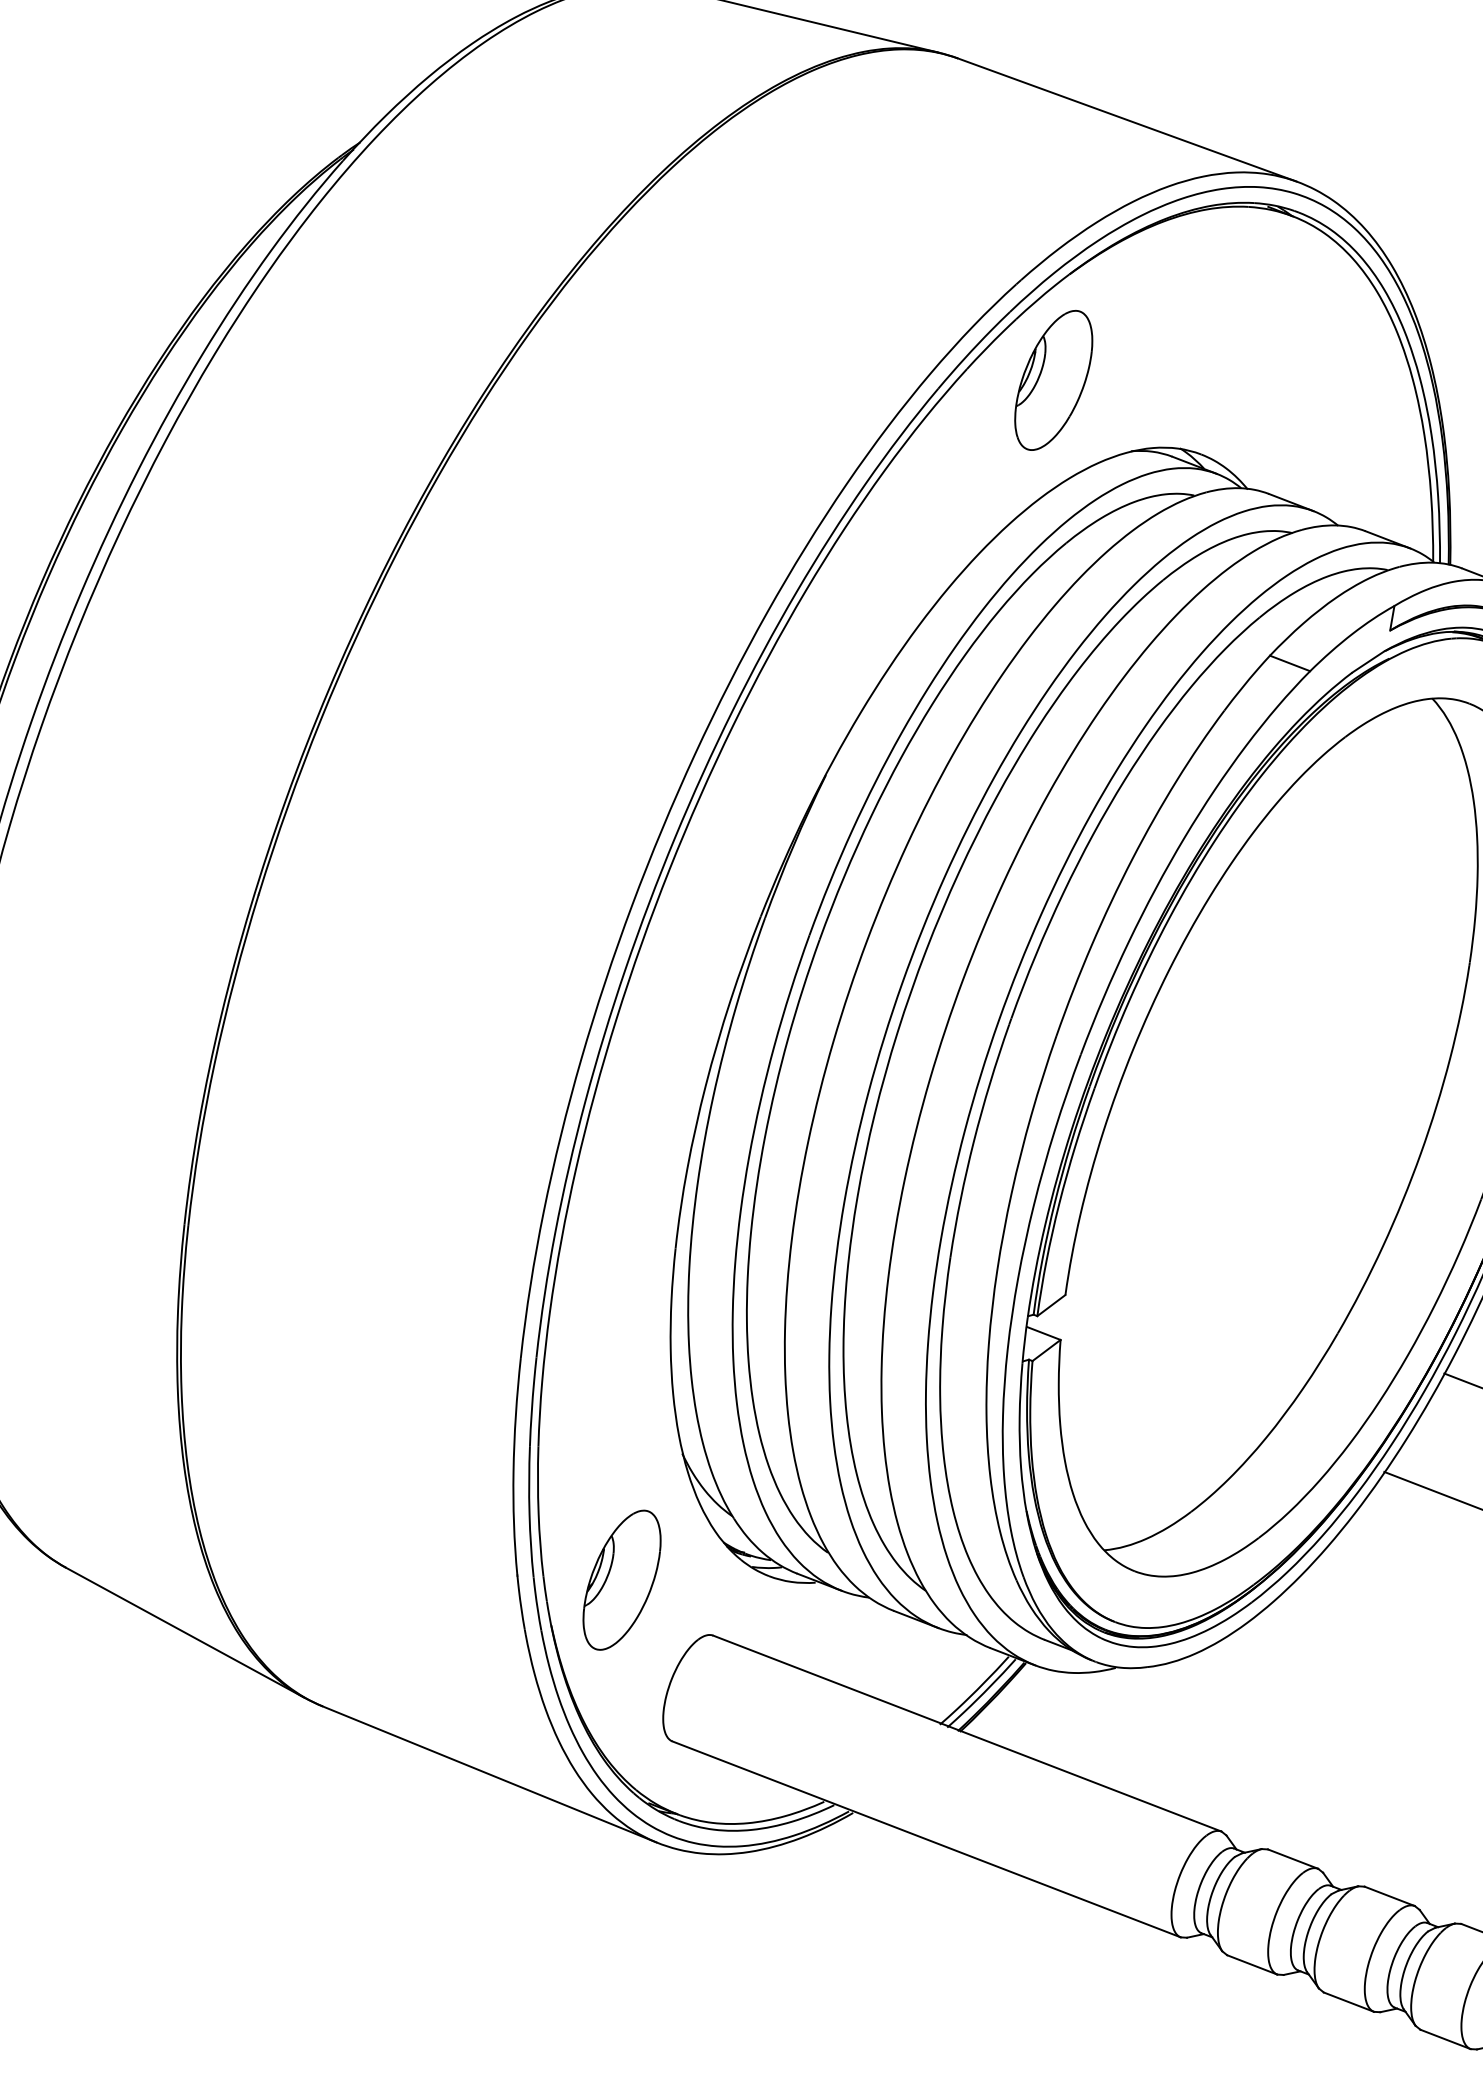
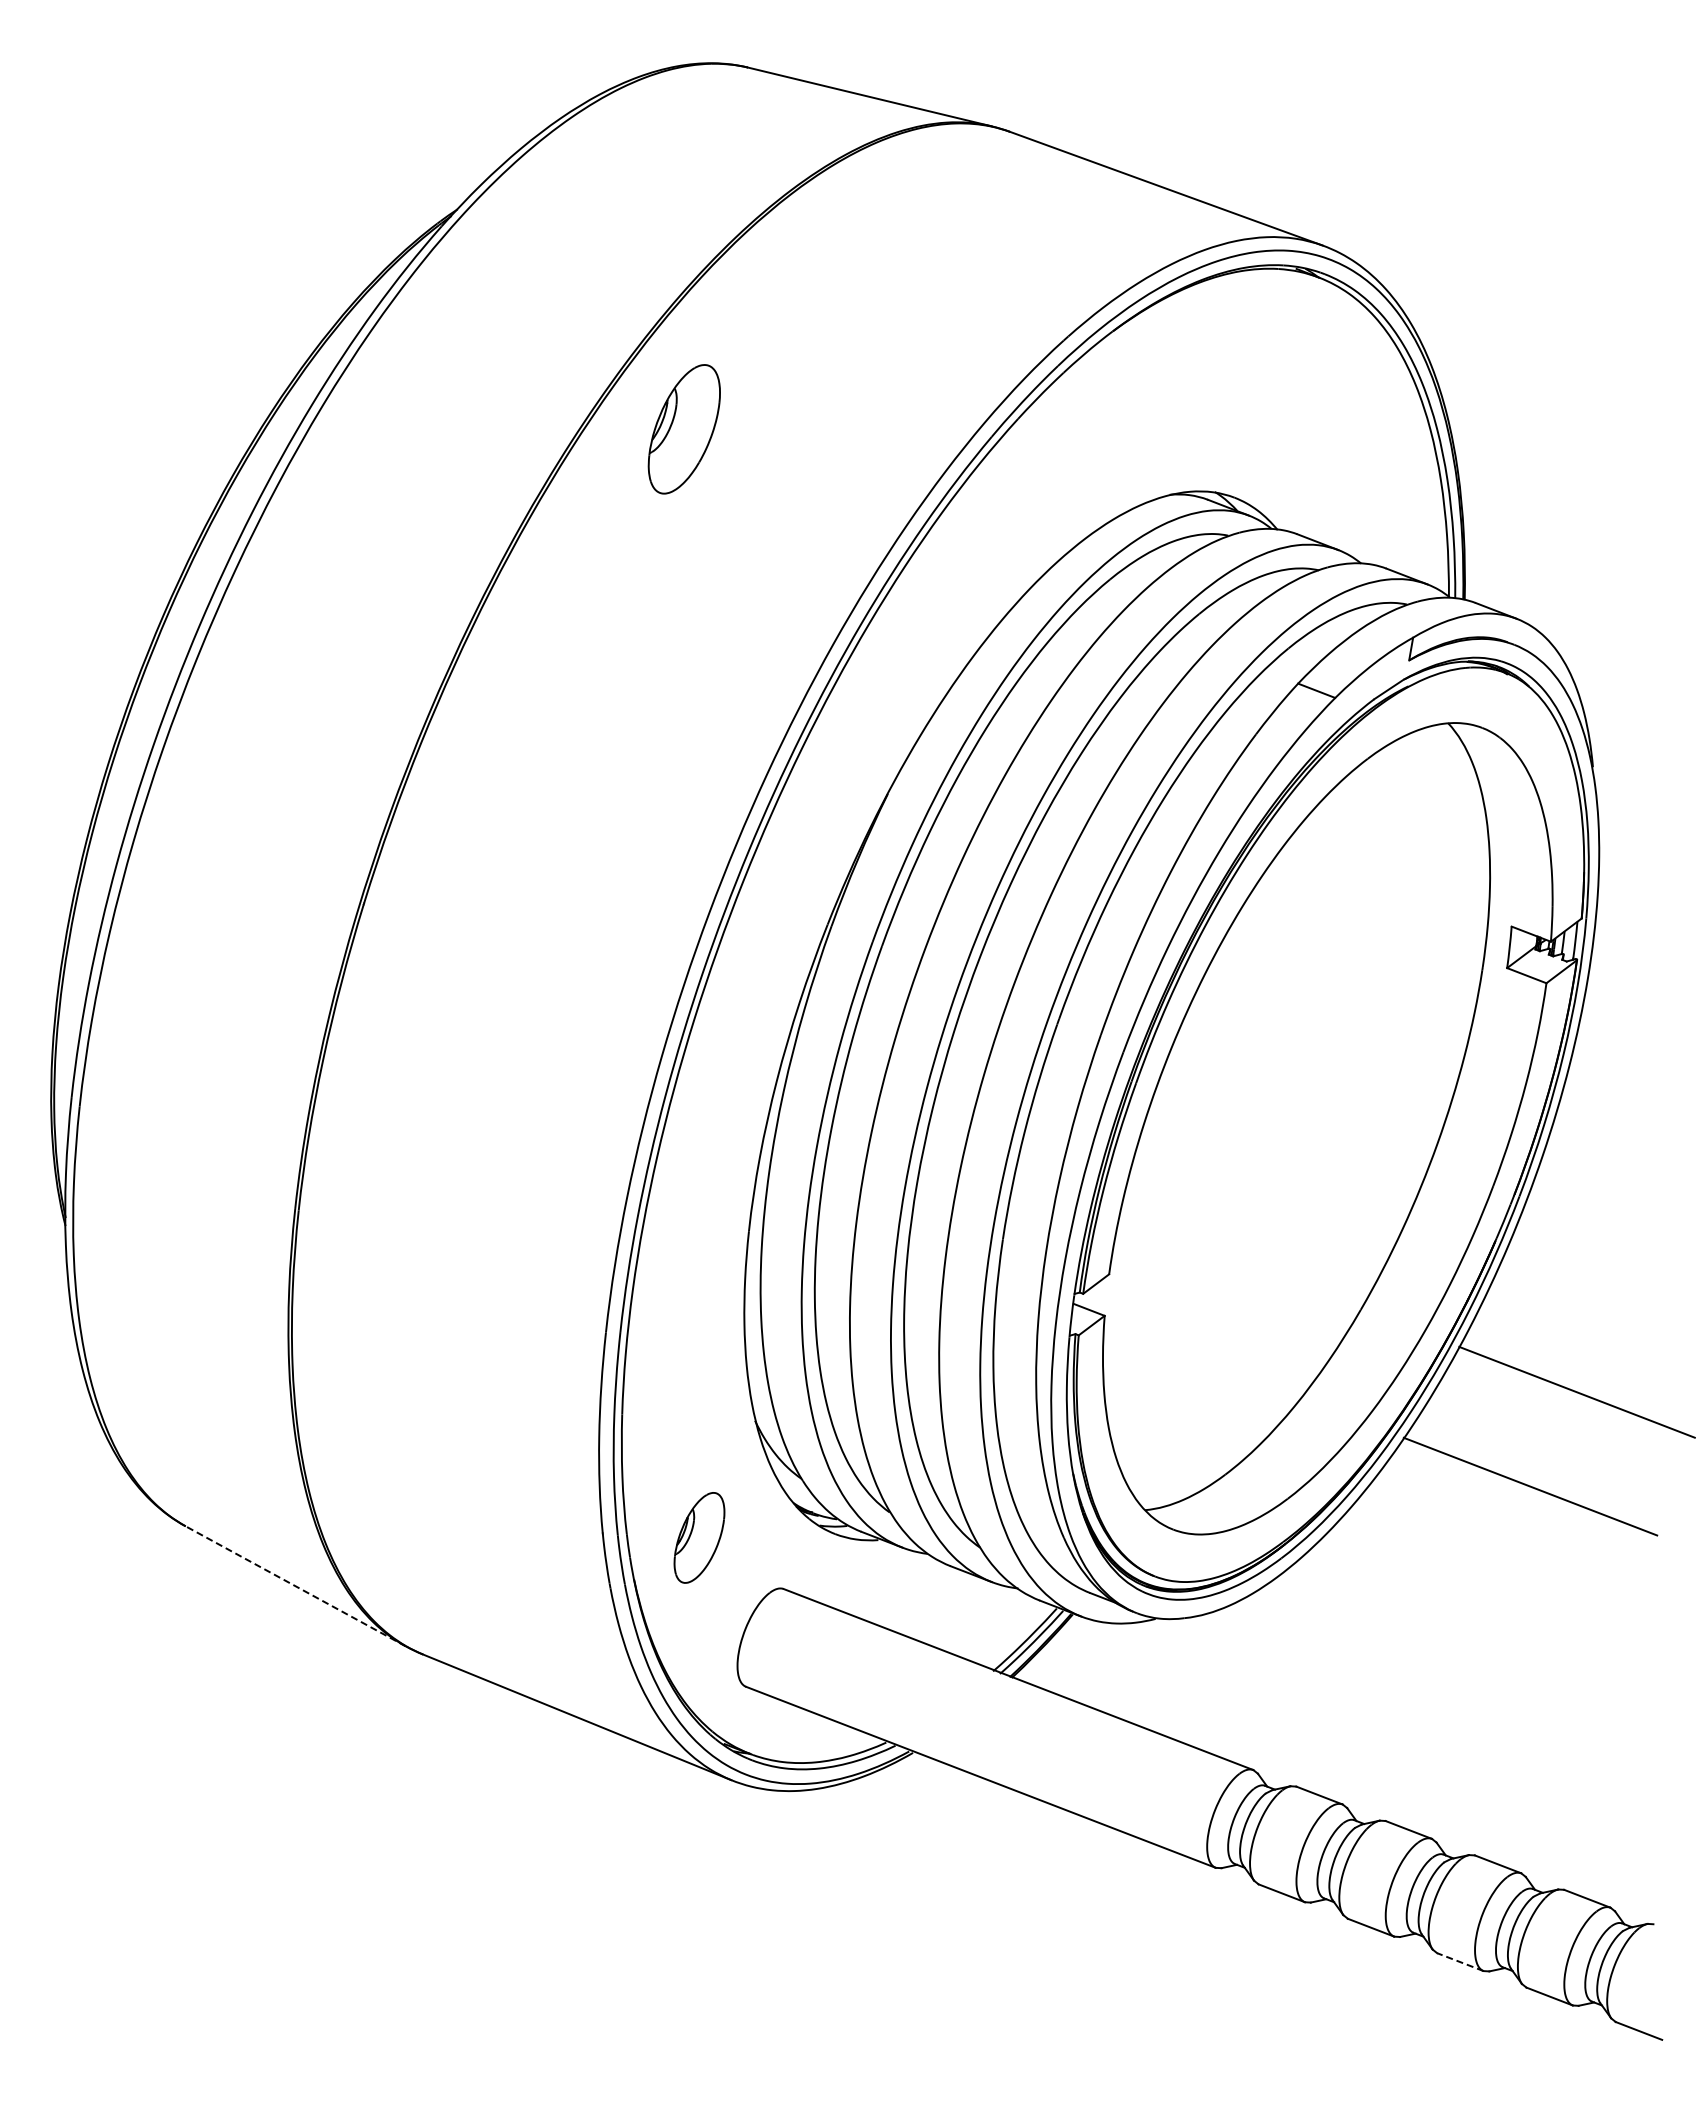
part: (1052, 380) -> (683, 429), moved
part: (622, 1579) -> (699, 1537), size x0.7
line: (184, 1632) -> (295, 1586), solid -> dashed
line: (1445, 2039) -> (1460, 1962), solid -> dashed

